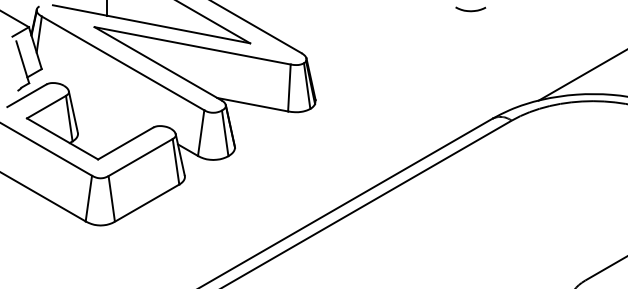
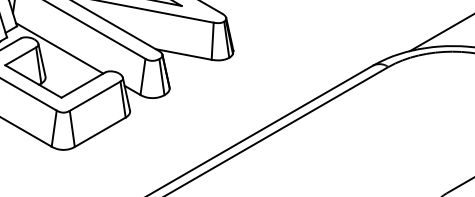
line: (95, 96) -> (59, 47), added

